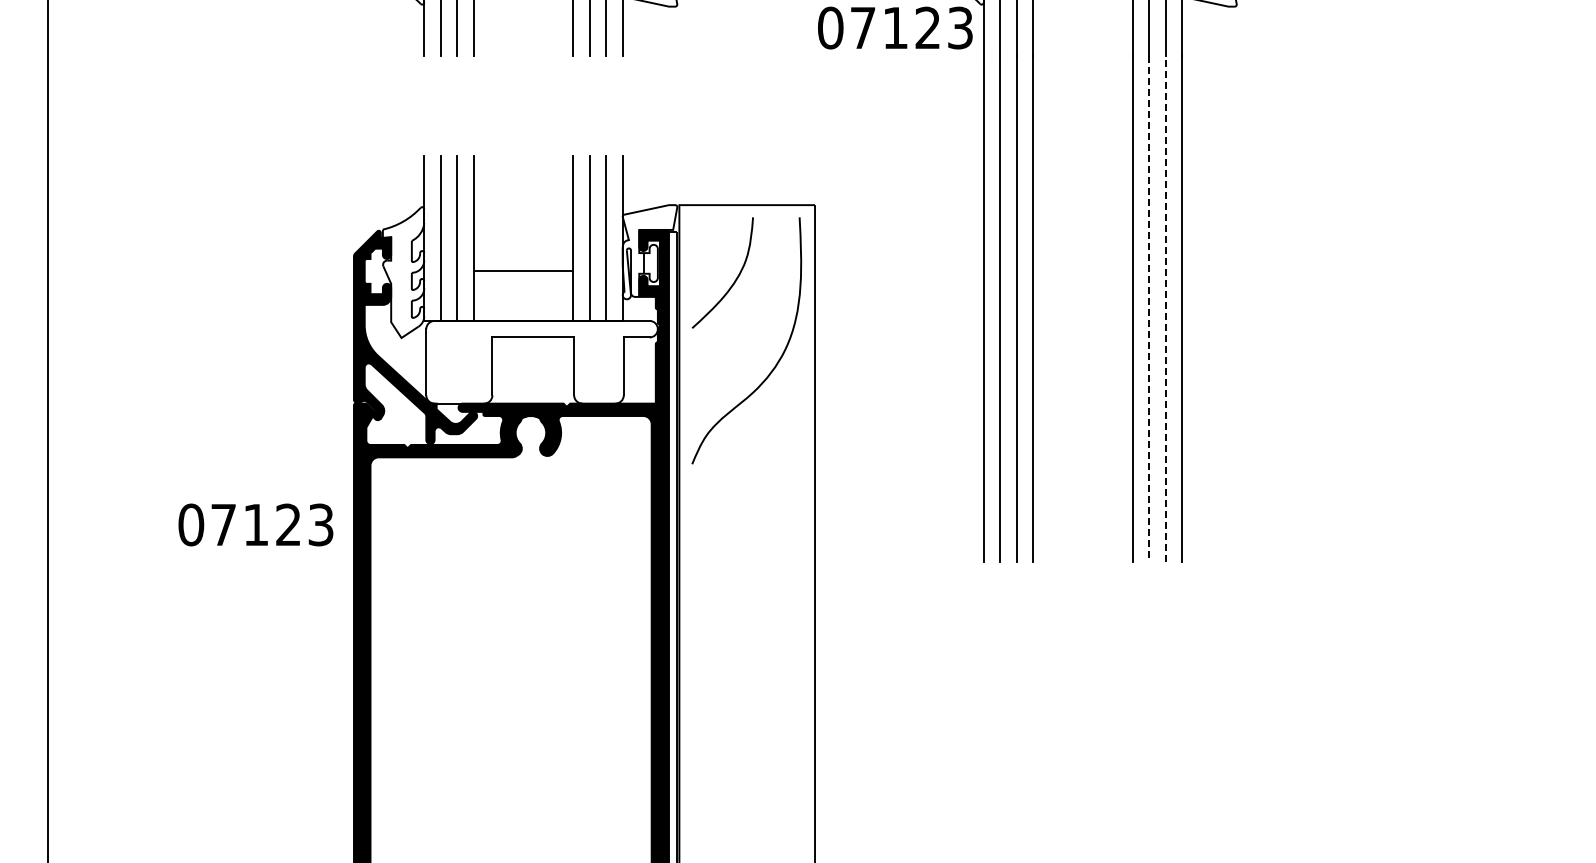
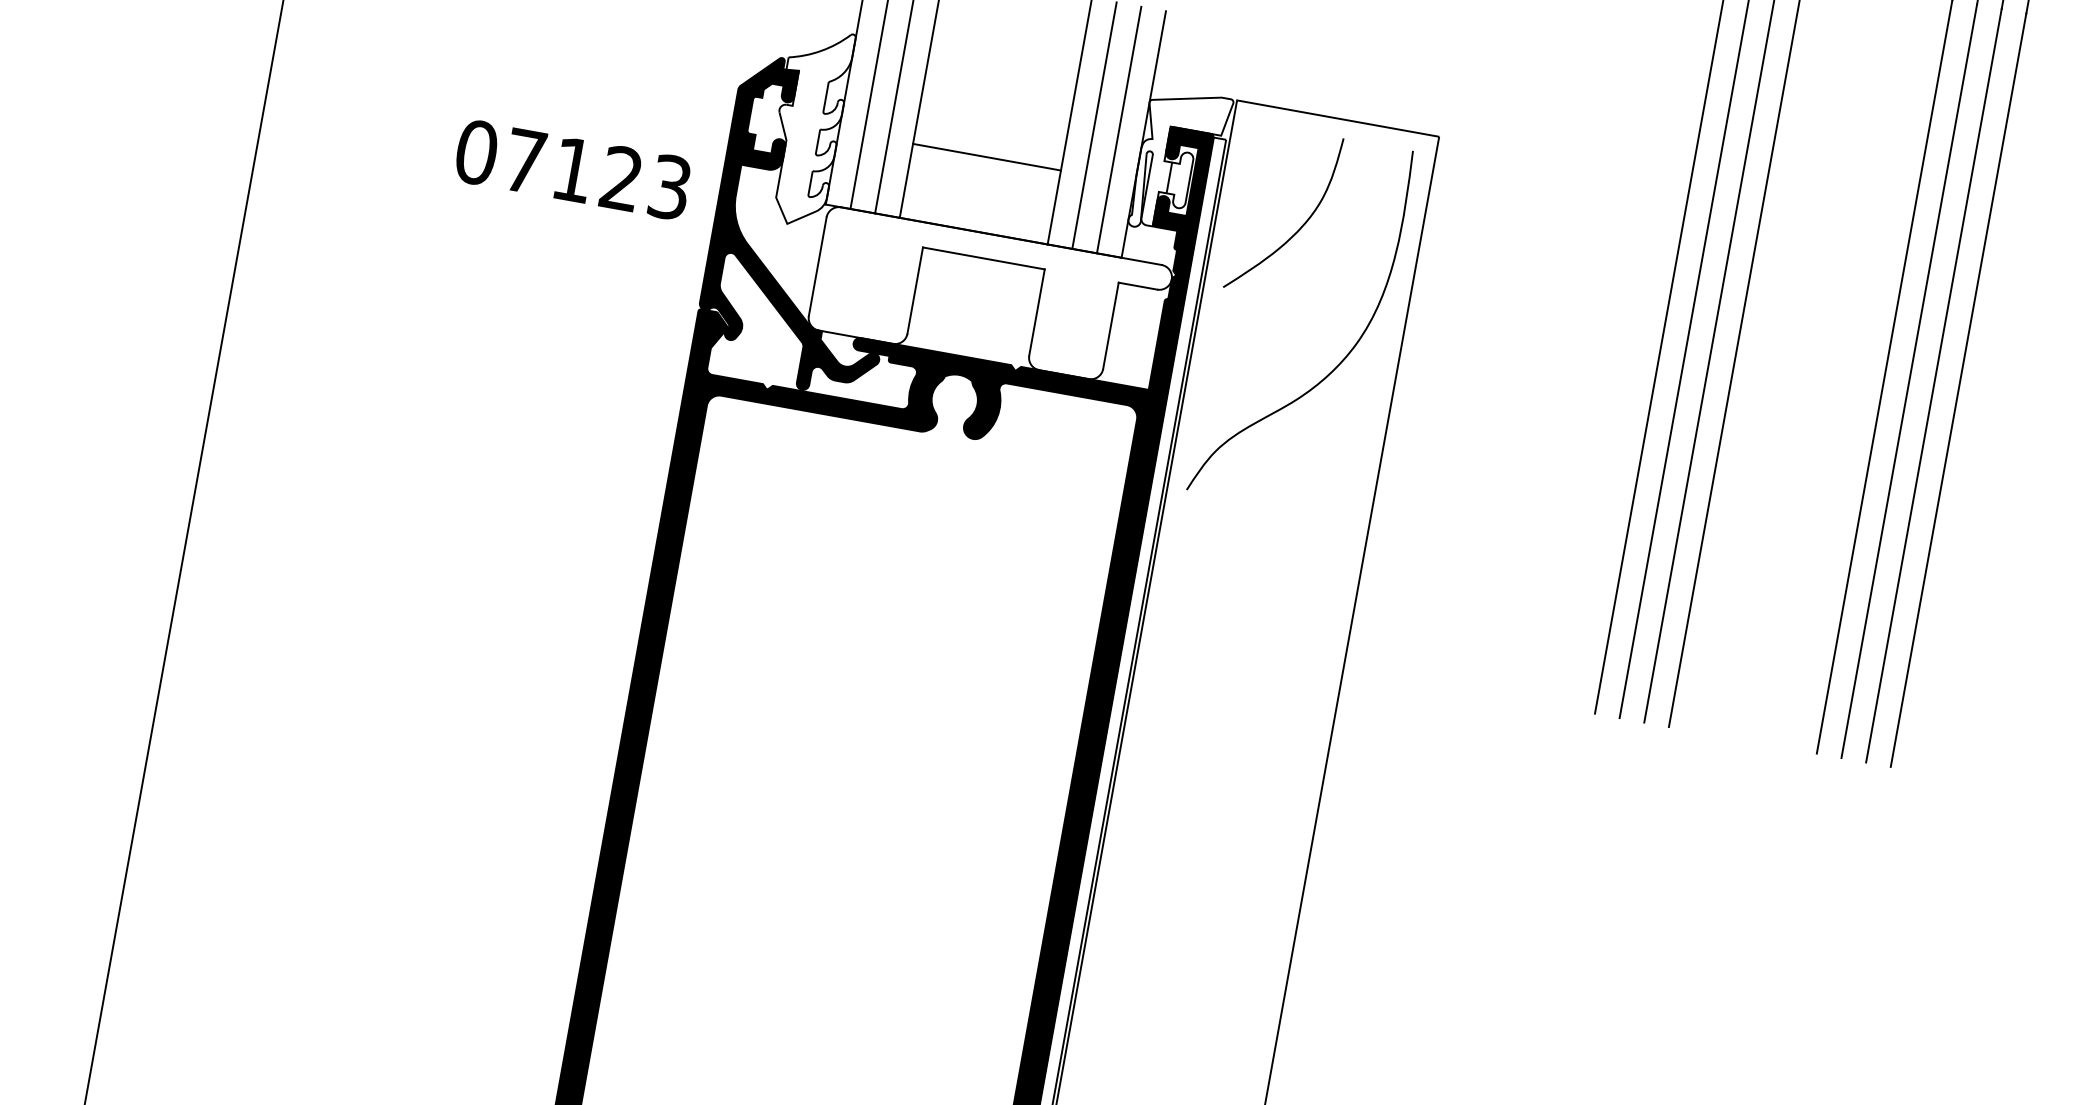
line: (1149, 309) -> (1909, 382), dashed -> solid
line: (1165, 309) -> (1933, 386), dashed -> solid
text: (255, 524) -> (572, 169), moved

